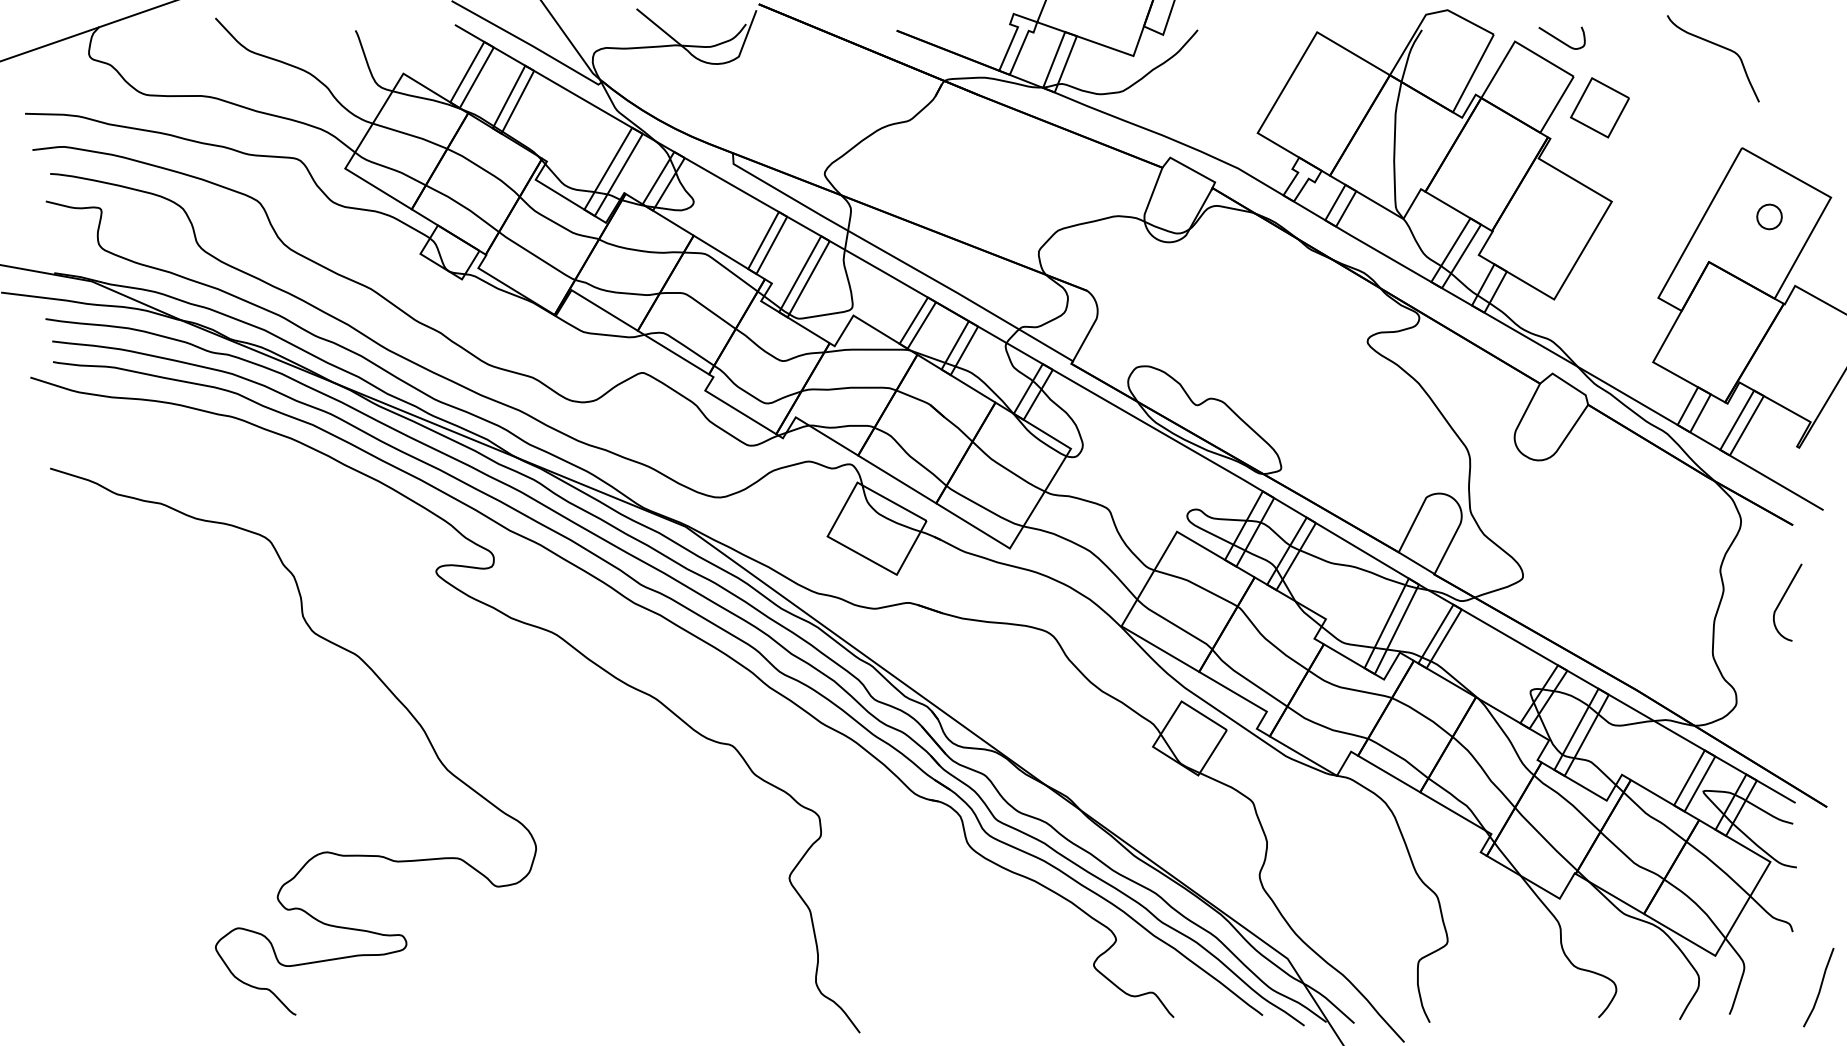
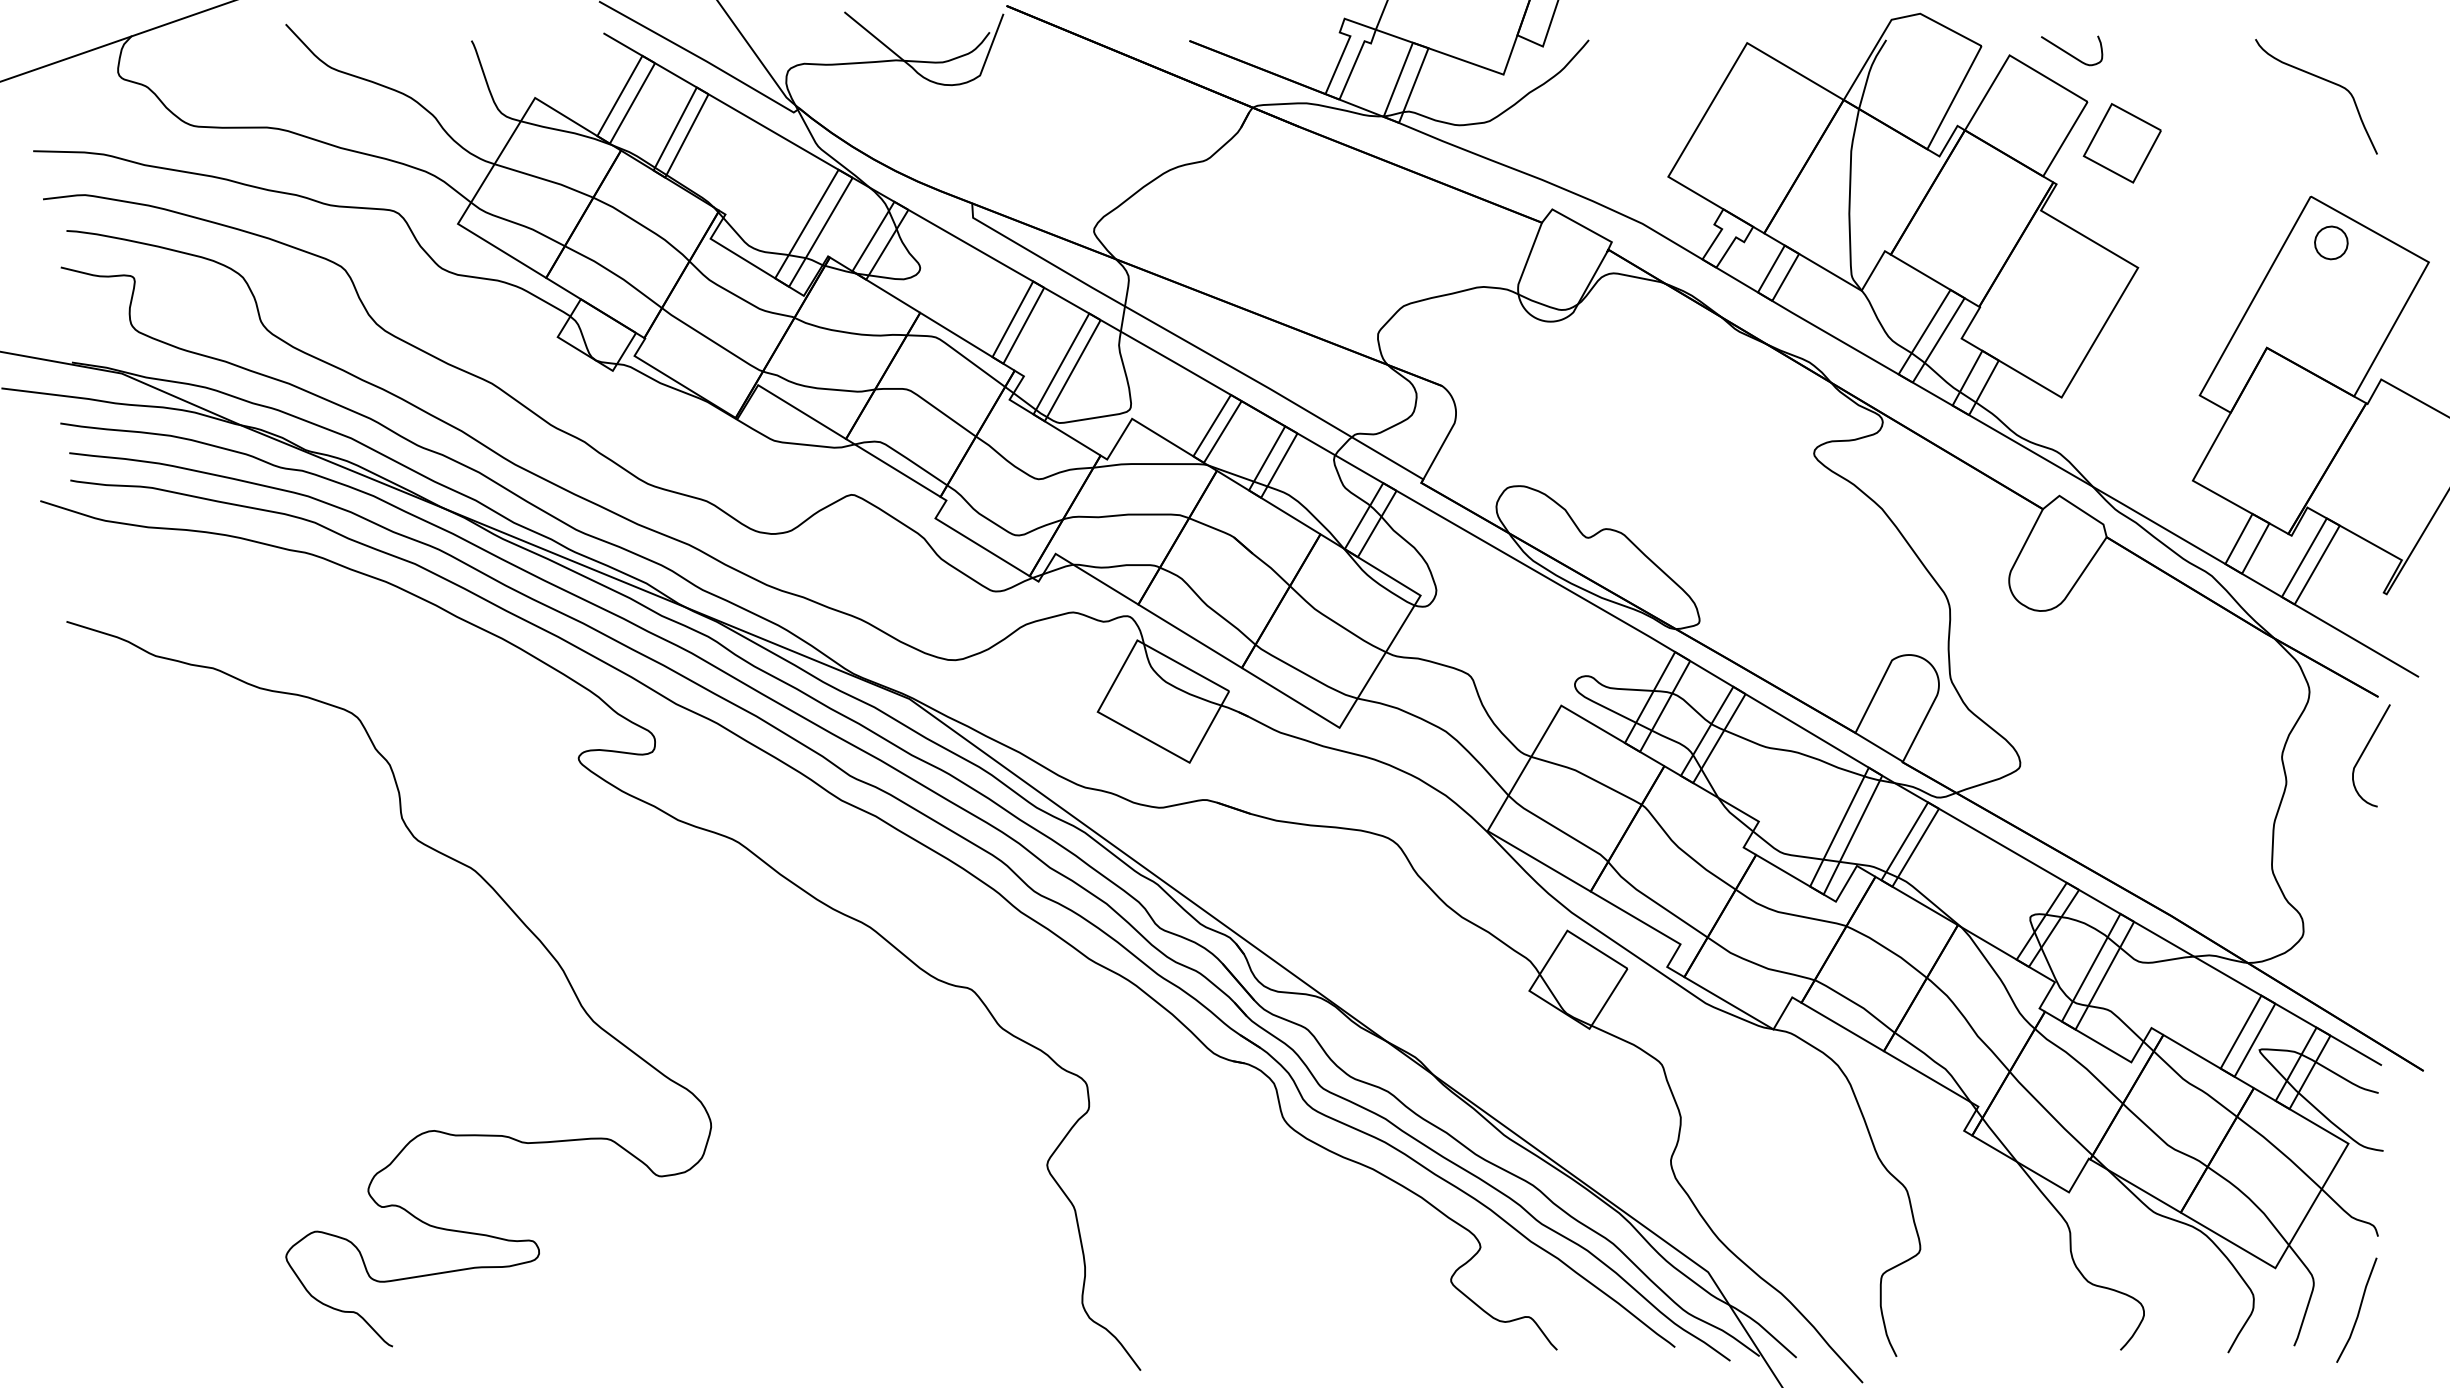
curve: (1718, 46) -> (2323, 80), moved
part: (1769, 216) -> (2331, 242), moved
curve: (1782, 600) -> (2364, 753), moved
line: (1819, 987) -> (2357, 1310), moved

